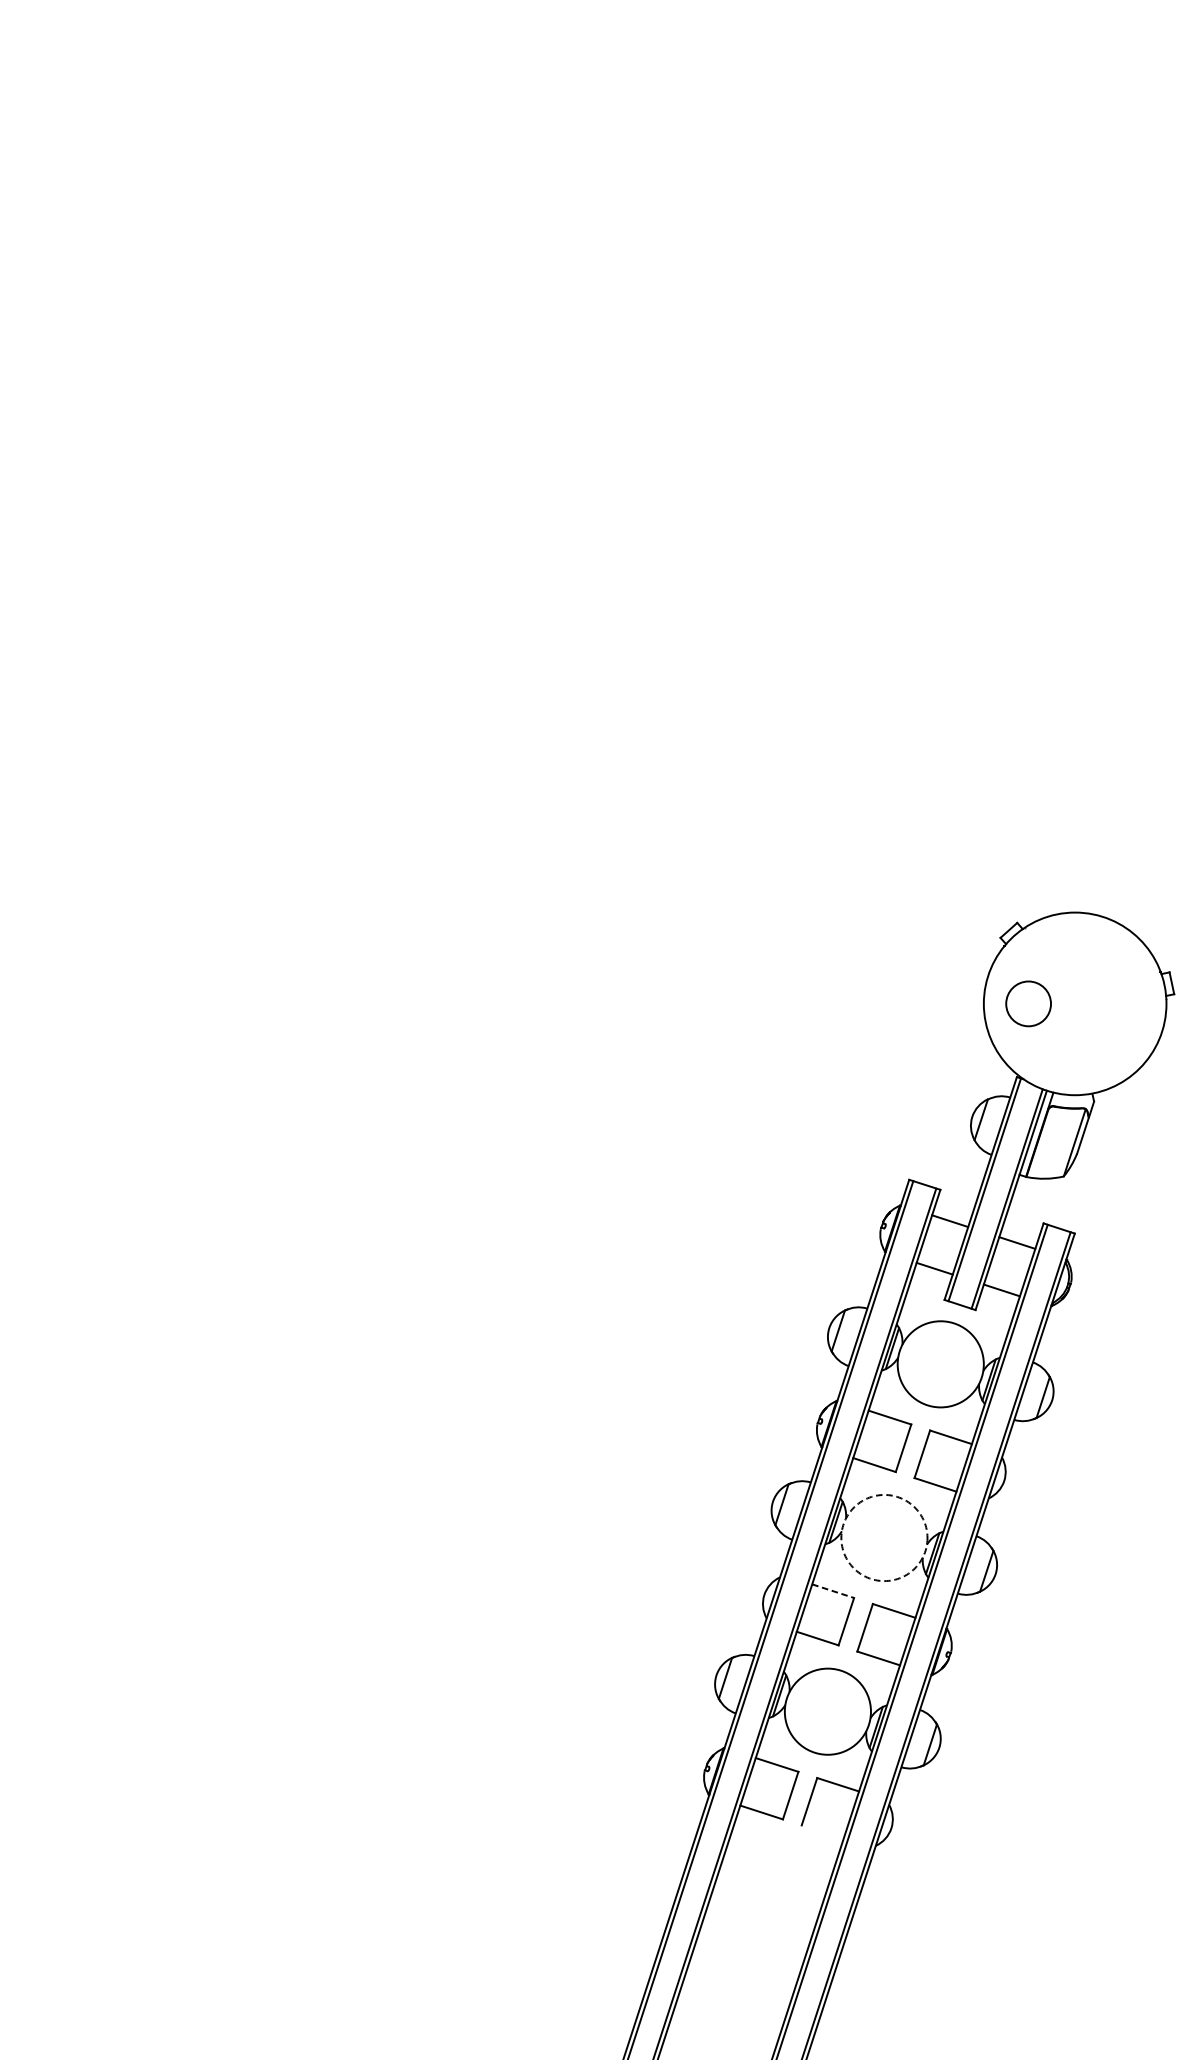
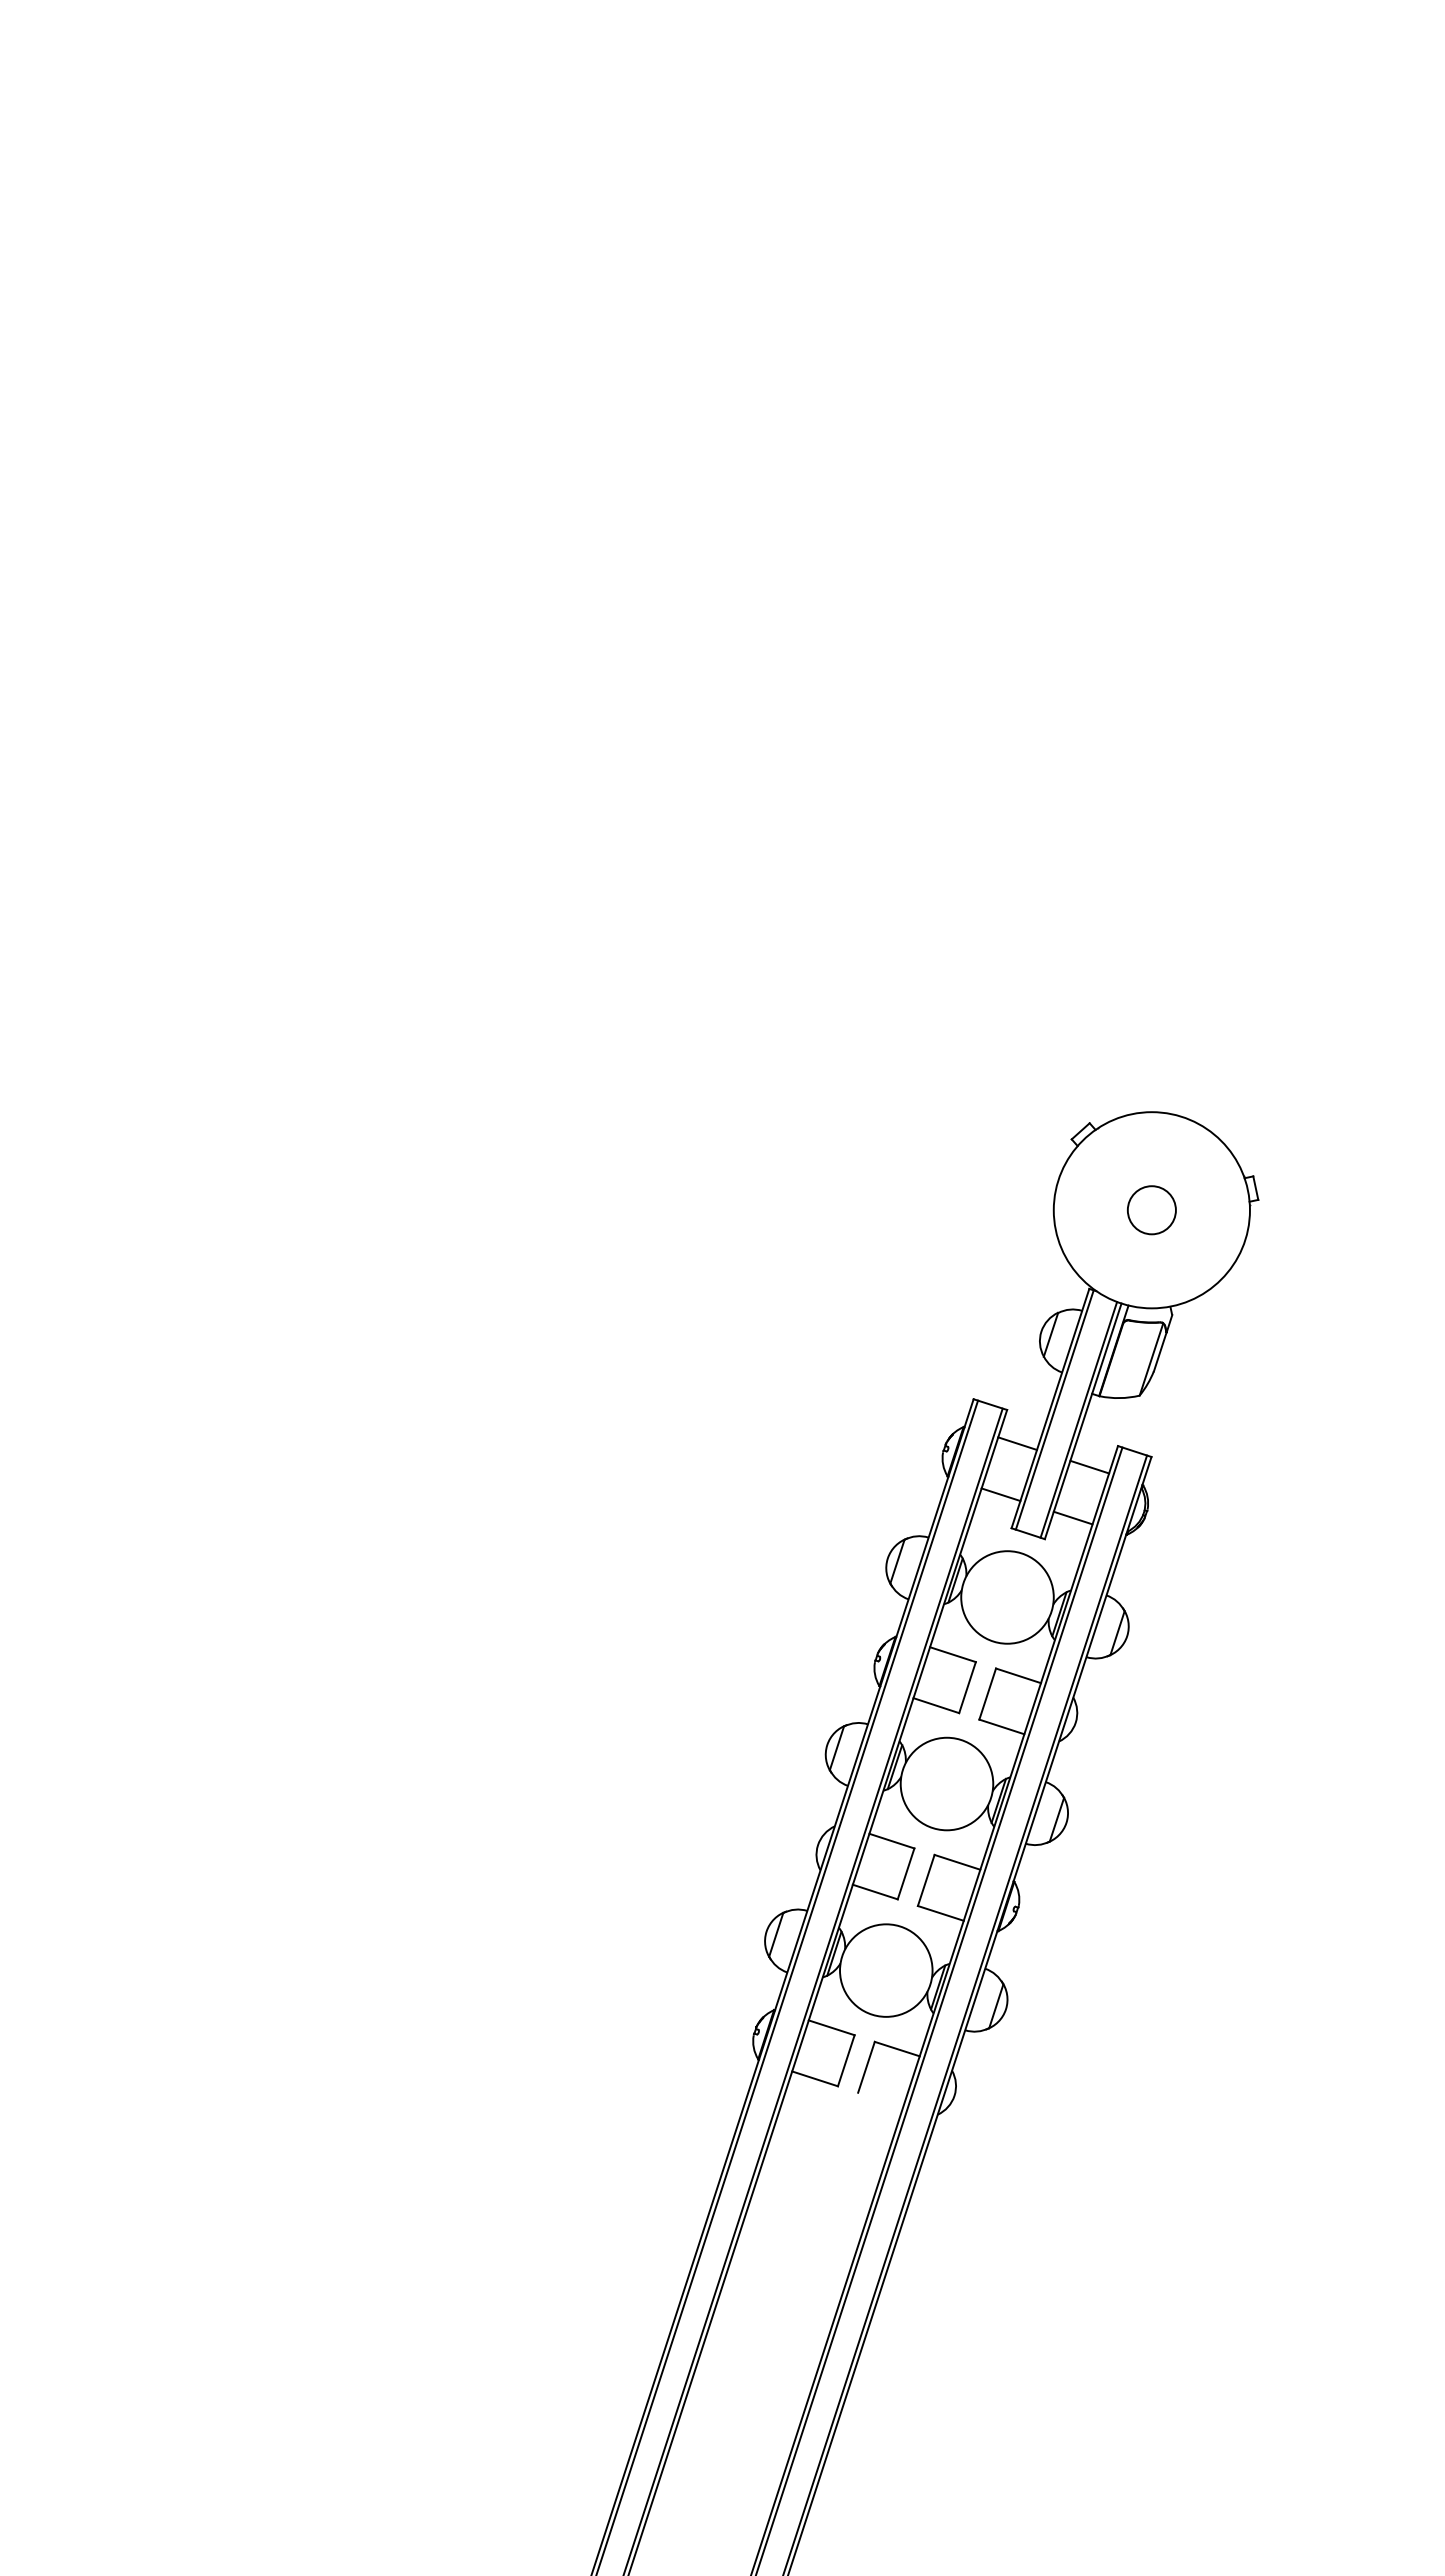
circle: (1028, 1004) -> (1151, 1210), moved
circle: (883, 1537) -> (946, 1783), dashed -> solid
line: (832, 1591) -> (891, 1841), dashed -> solid

